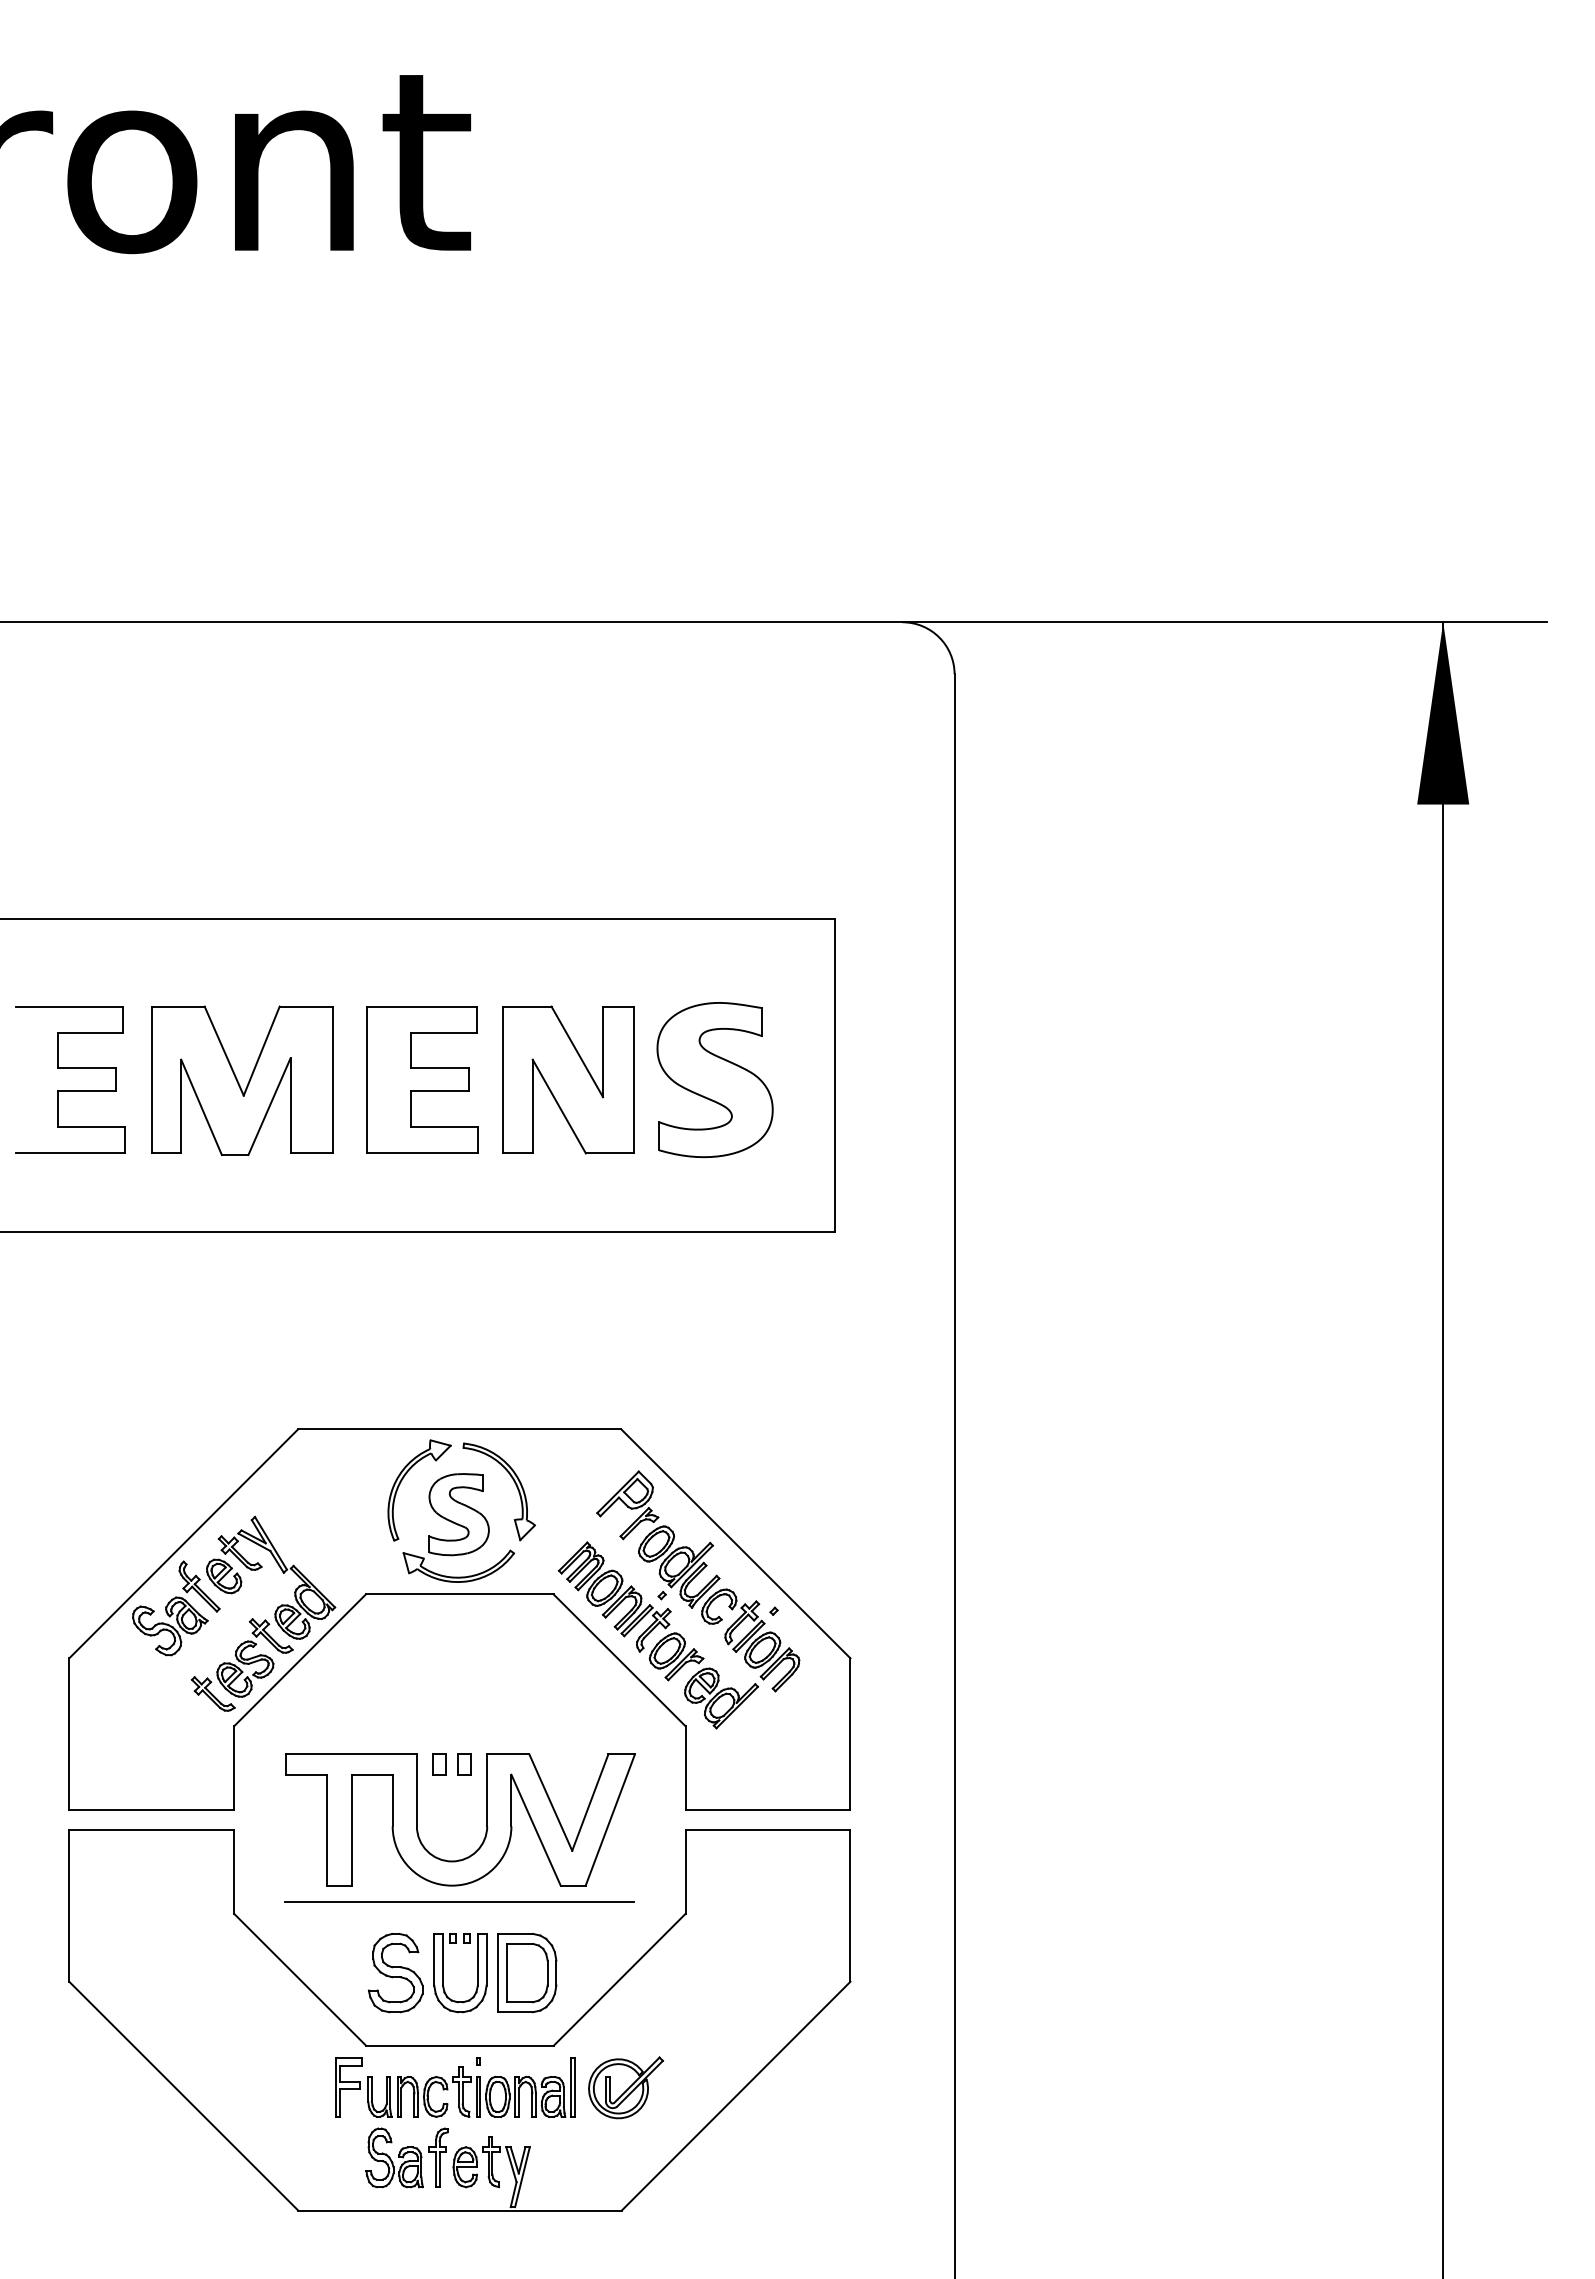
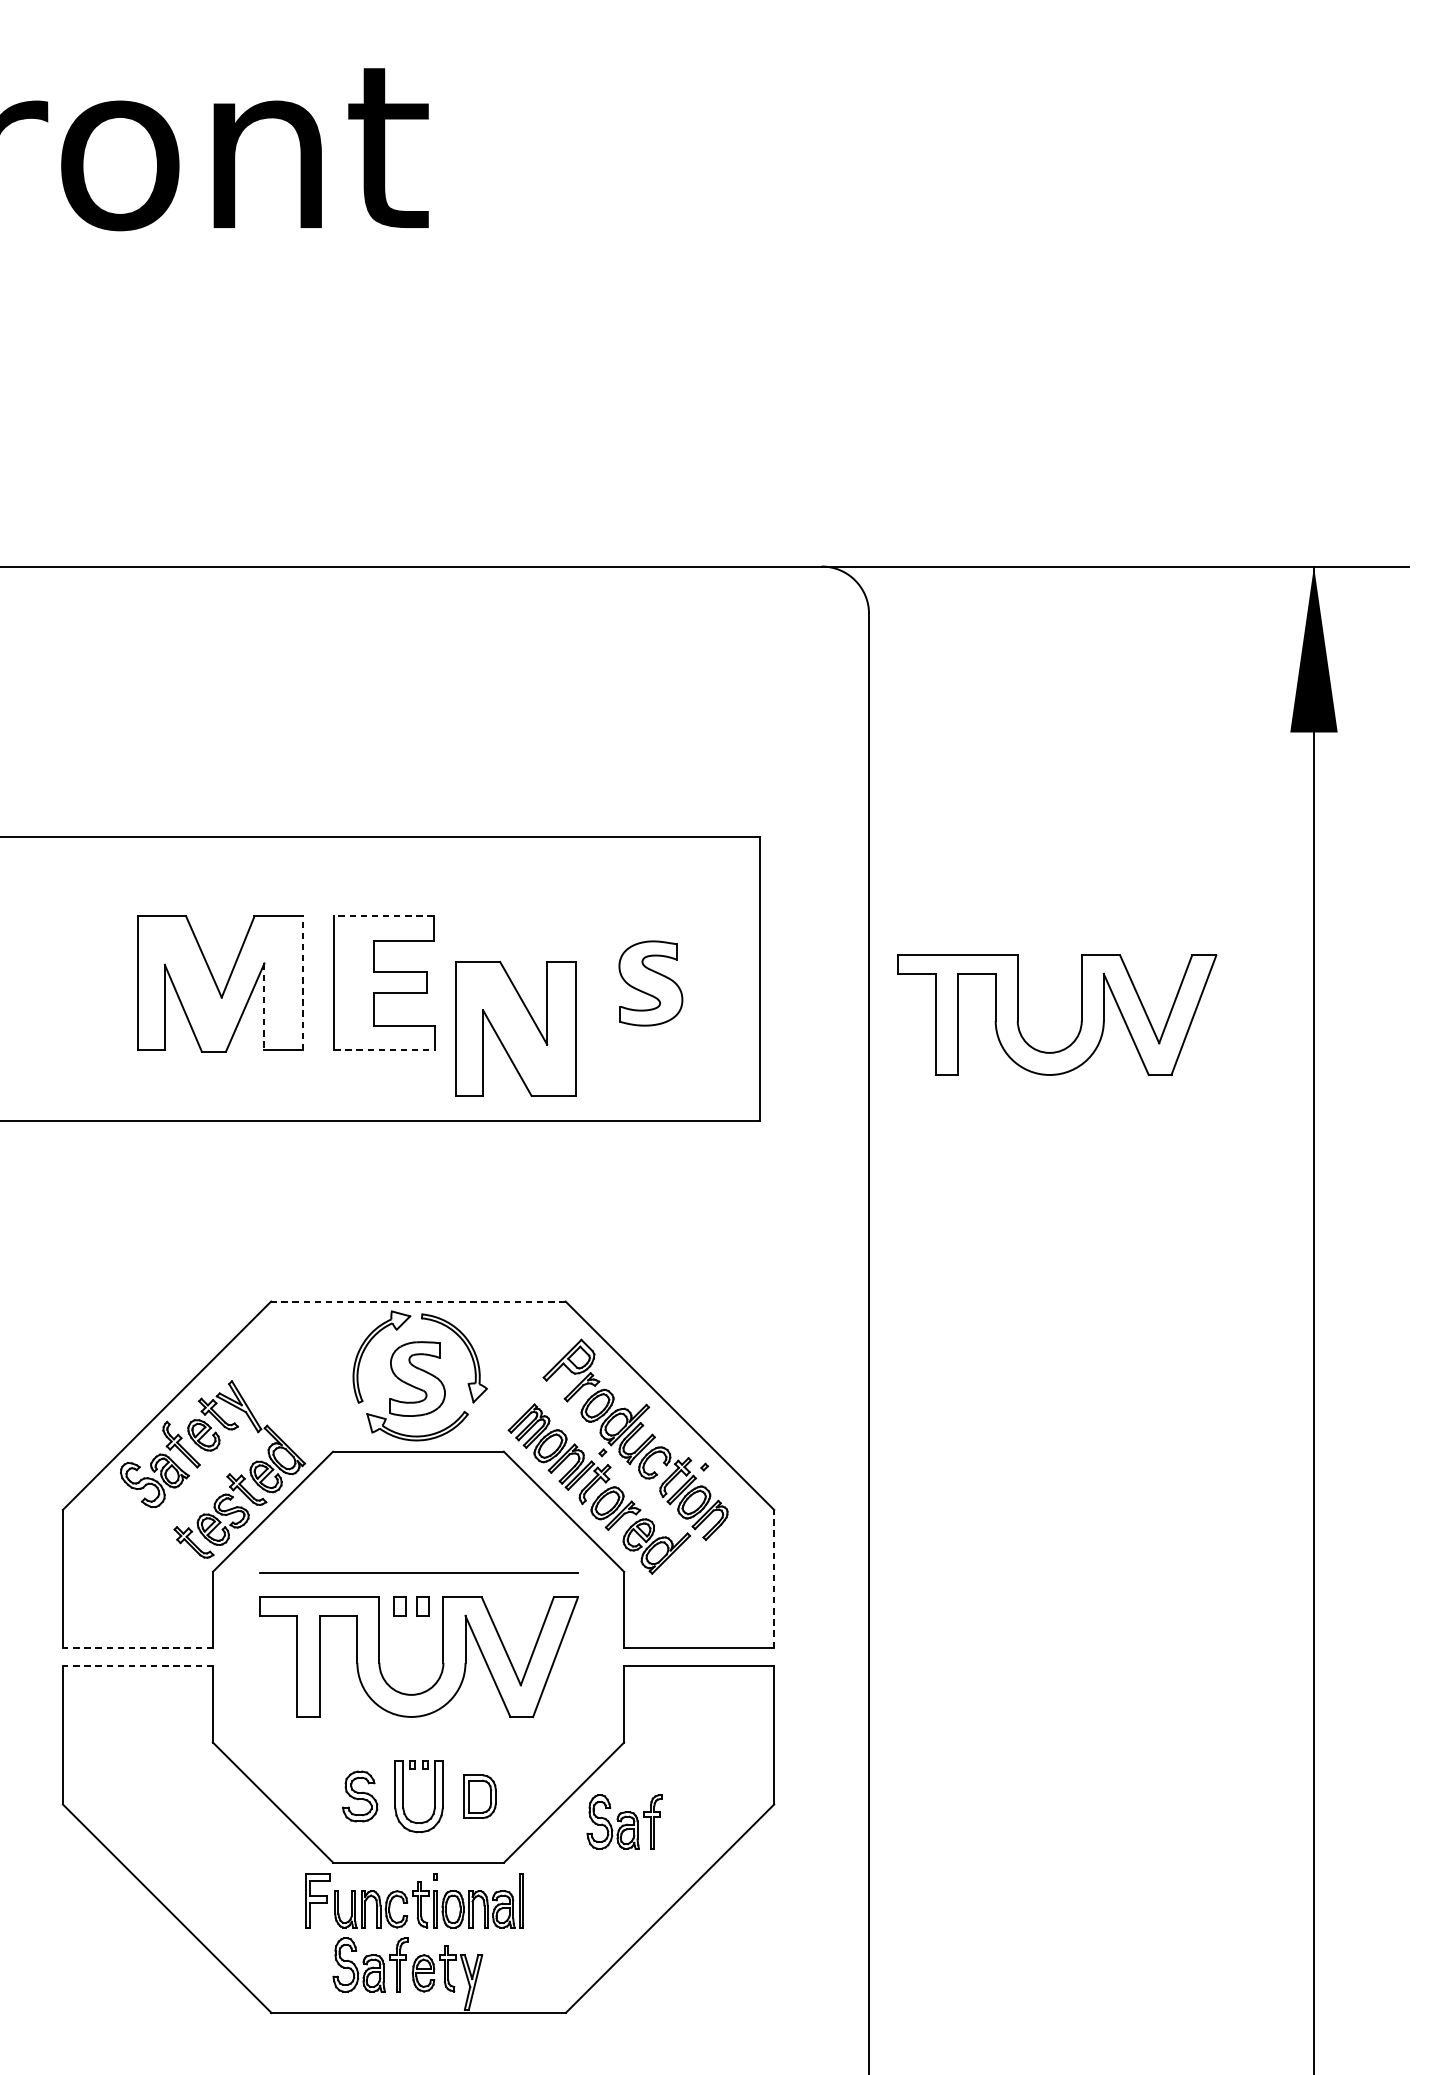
line: (421, 1006) -> (383, 916), solid -> dashed
part: (70, 1068) -> (63, 972), removed
line: (332, 1079) -> (302, 982), solid -> dashed
part: (568, 1079) -> (515, 1028), moved
part: (714, 1080) -> (650, 983), size x0.6
line: (290, 1105) -> (264, 1006), solid -> dashed
part: (1187, 1114) -> (1081, 1014), added
line: (423, 1153) -> (385, 1050), solid -> dashed
line: (459, 1429) -> (418, 1301), solid -> dashed
line: (850, 1734) -> (774, 1579), solid -> dashed
line: (151, 1809) -> (137, 1647), solid -> dashed
line: (151, 1830) -> (137, 1666), solid -> dashed
line: (459, 1901) -> (418, 1572), moved
part: (395, 1972) -> (359, 1796), size x0.7
part: (527, 1973) -> (480, 1796), size x0.6
part: (685, 2000) -> (624, 1821), added
part: (625, 2087) -> (569, 1900), removed

